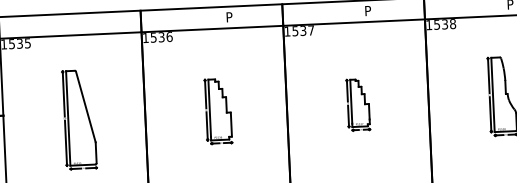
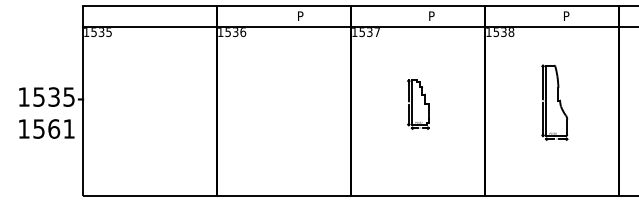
part: (217, 111) -> (285, 104), removed
part: (79, 119) -> (154, 106), removed

